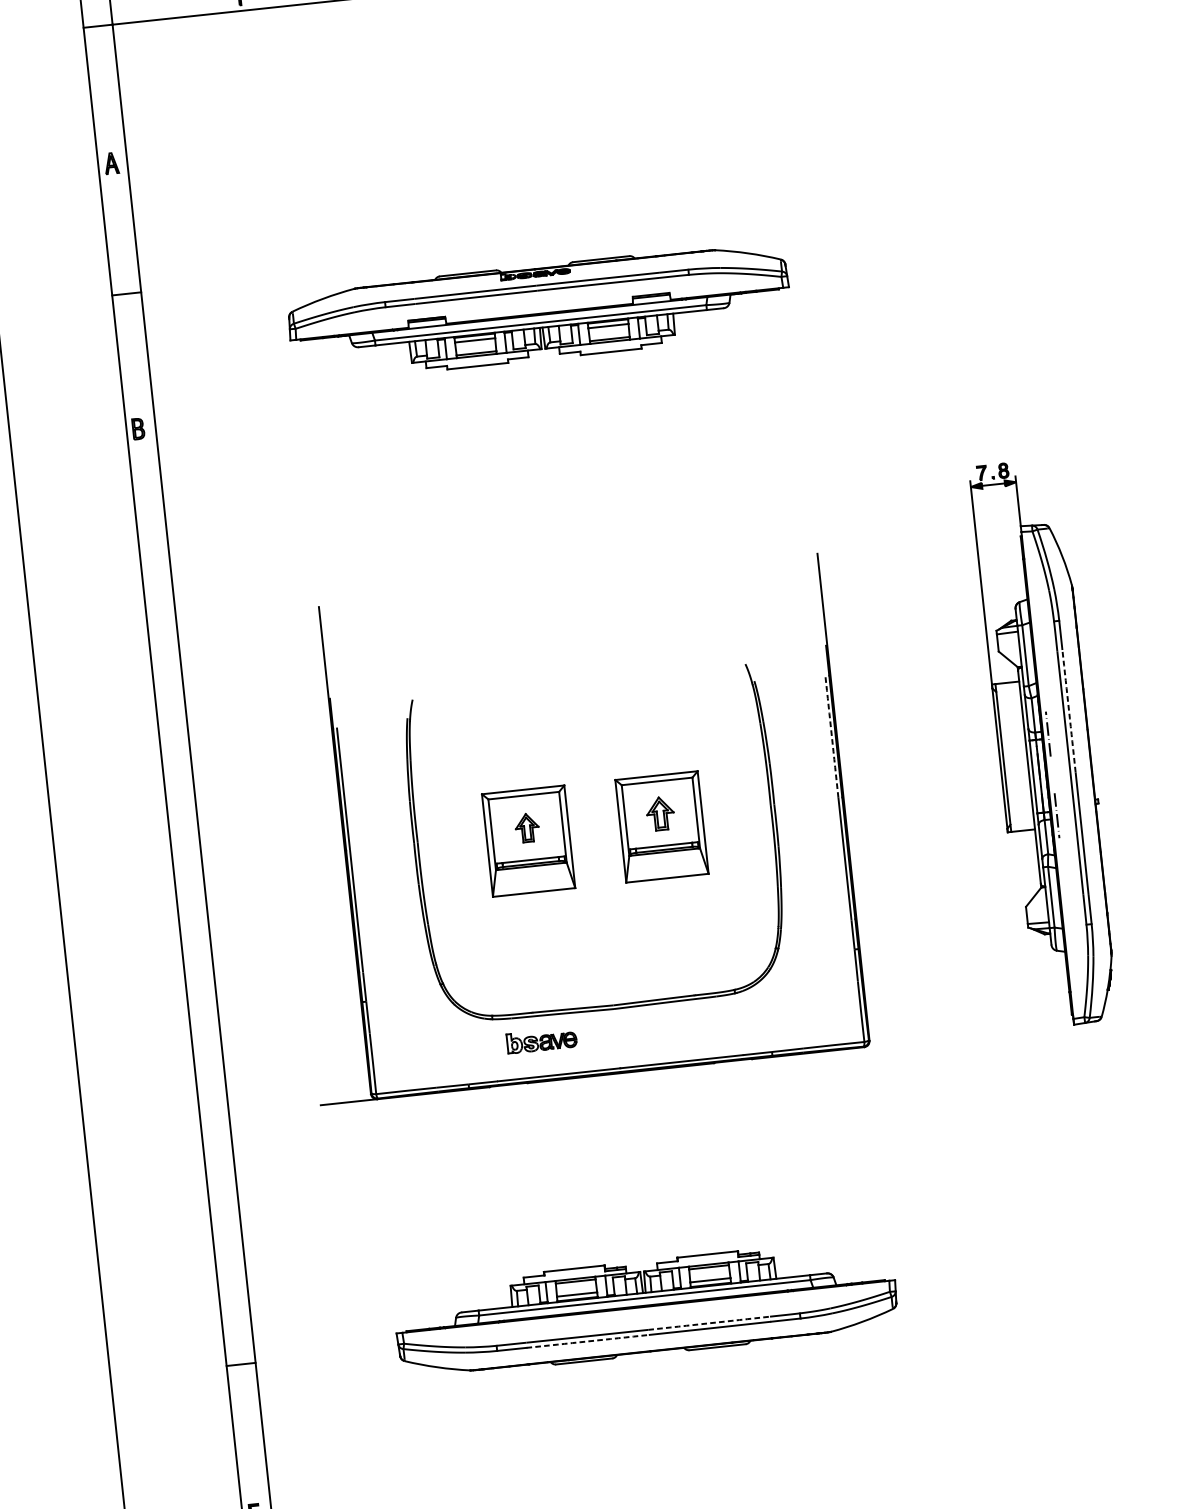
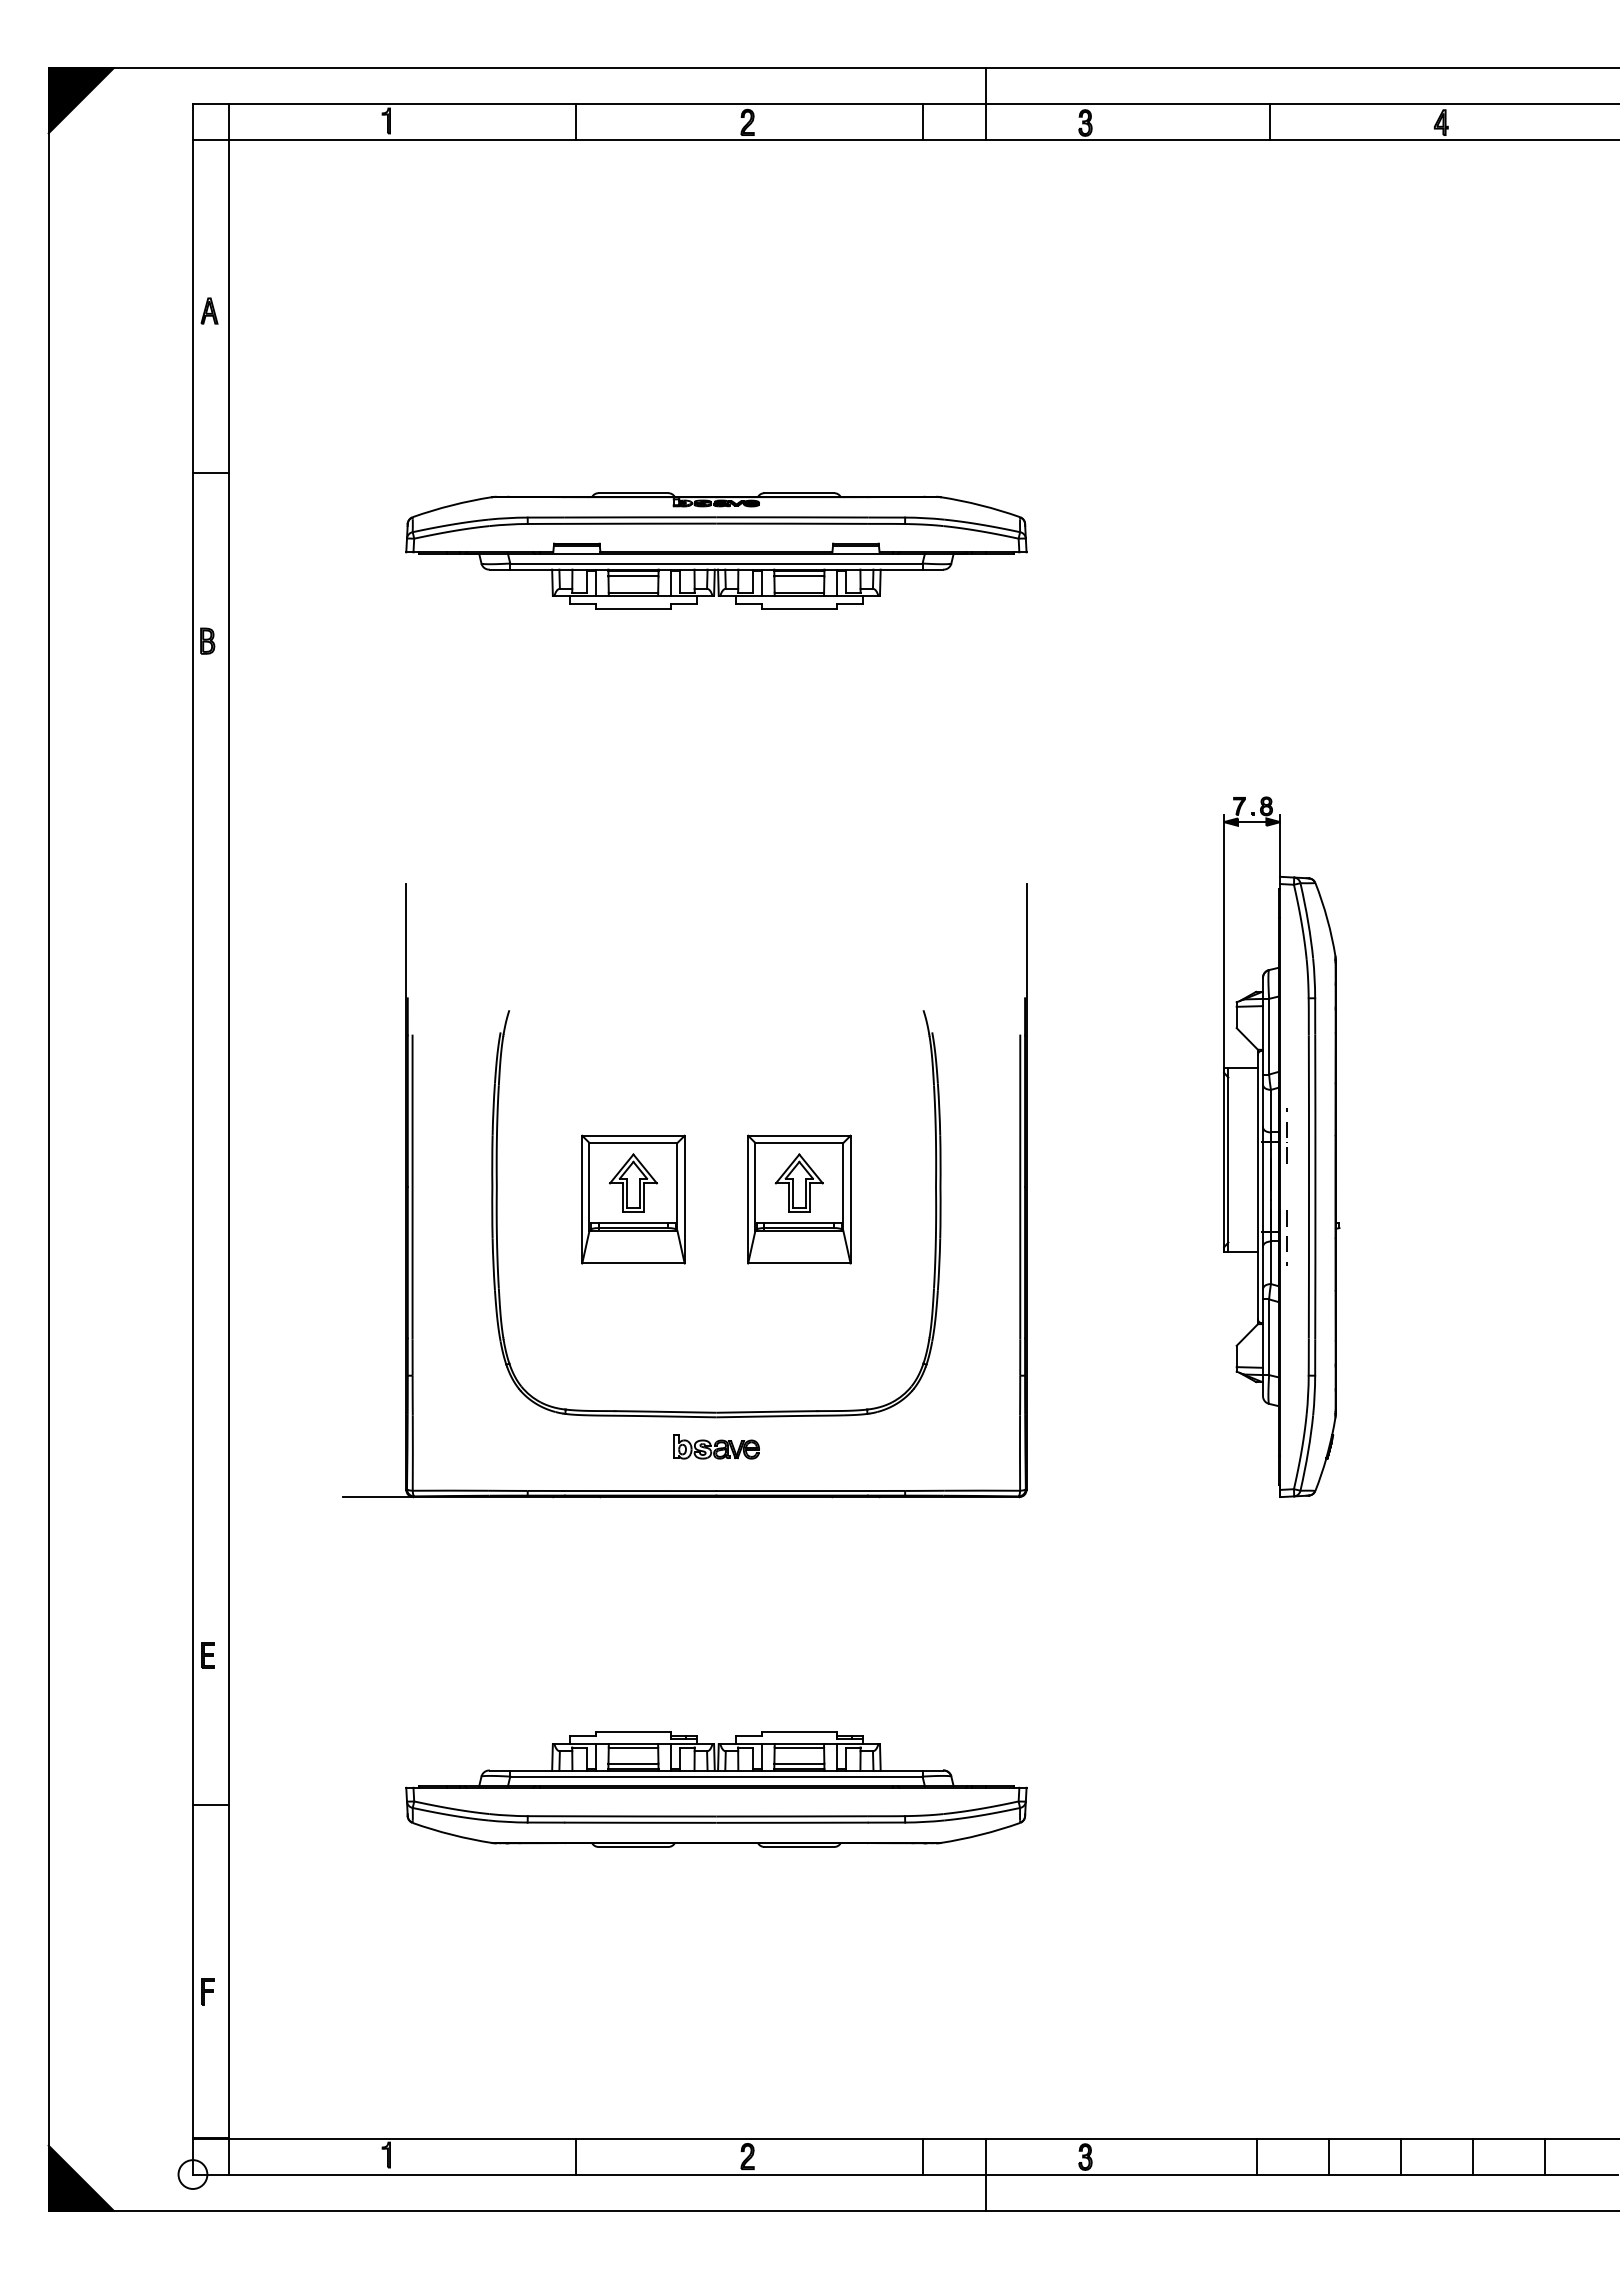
arc: (1069, 710) -> (1315, 1110), dashed -> solid
arc: (832, 736) -> (1020, 1110), dashed -> solid
part: (659, 813) -> (798, 1182), size x1.43
part: (527, 827) -> (633, 1182), size x1.67
part: (541, 1040) -> (716, 1446), moved
part: (225, 1244) -> (207, 1655), added
arc: (709, 1323) -> (792, 1816), dashed -> solid
arc: (587, 1341) -> (640, 1822), dashed -> solid

